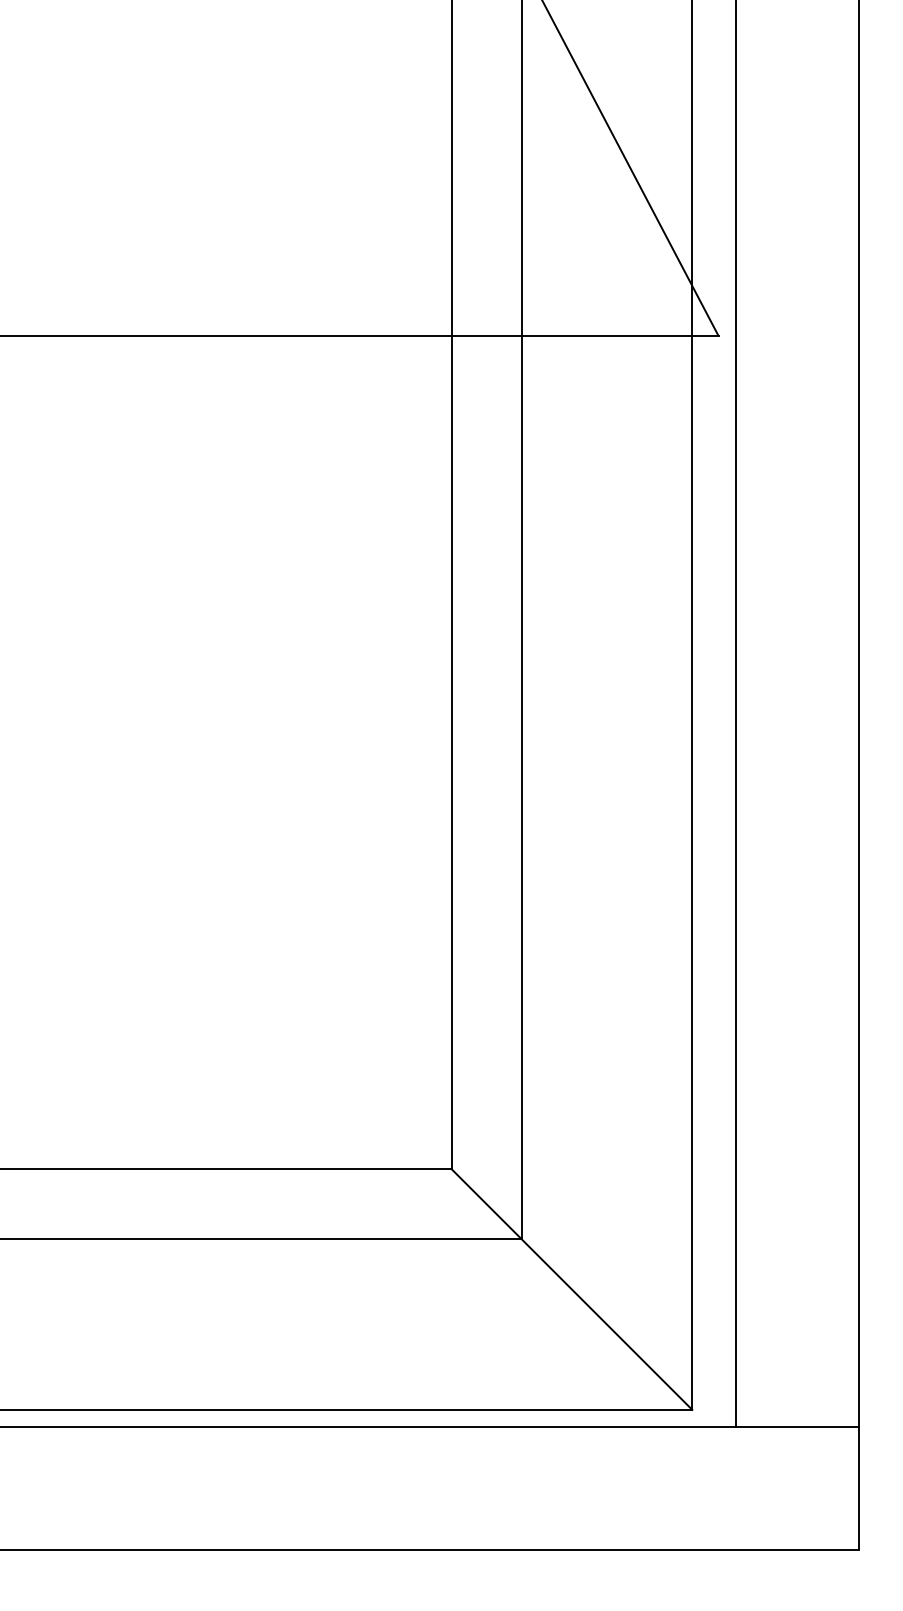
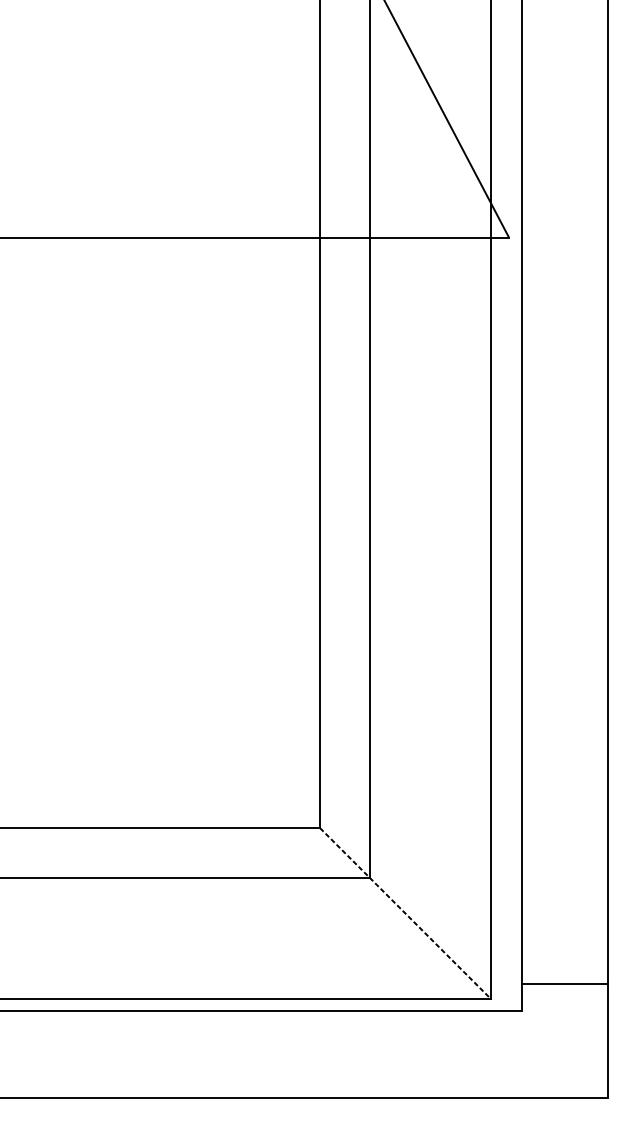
line: (572, 1289) -> (405, 913), solid -> dashed
line: (797, 1427) -> (565, 984), moved

